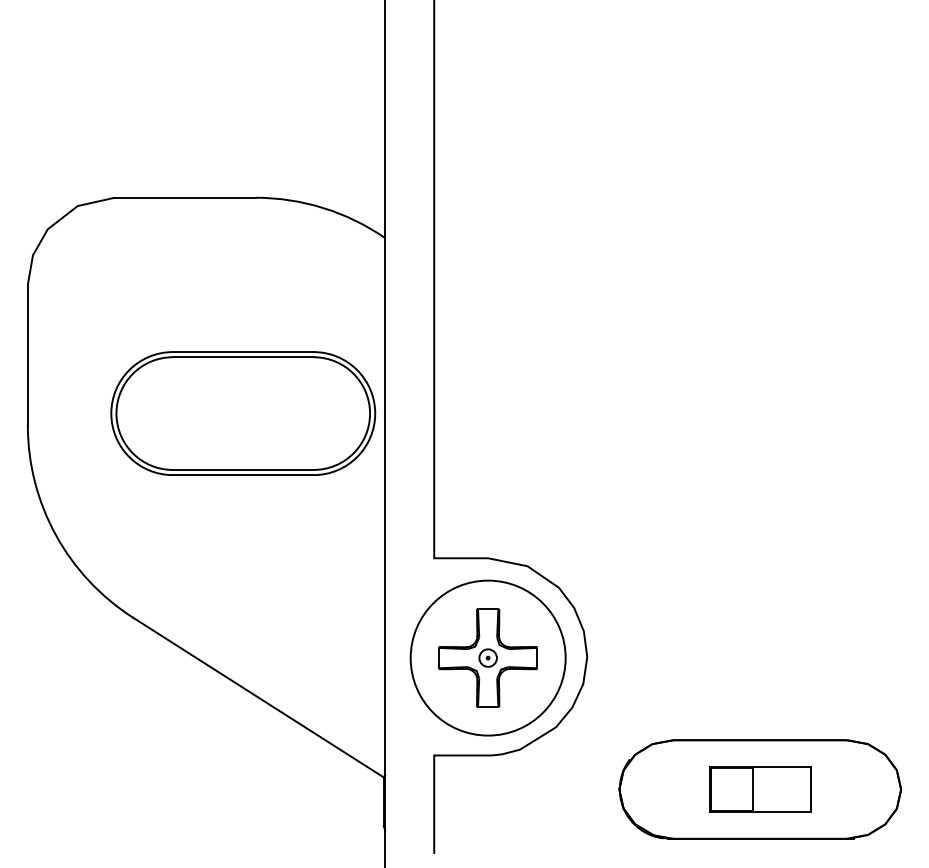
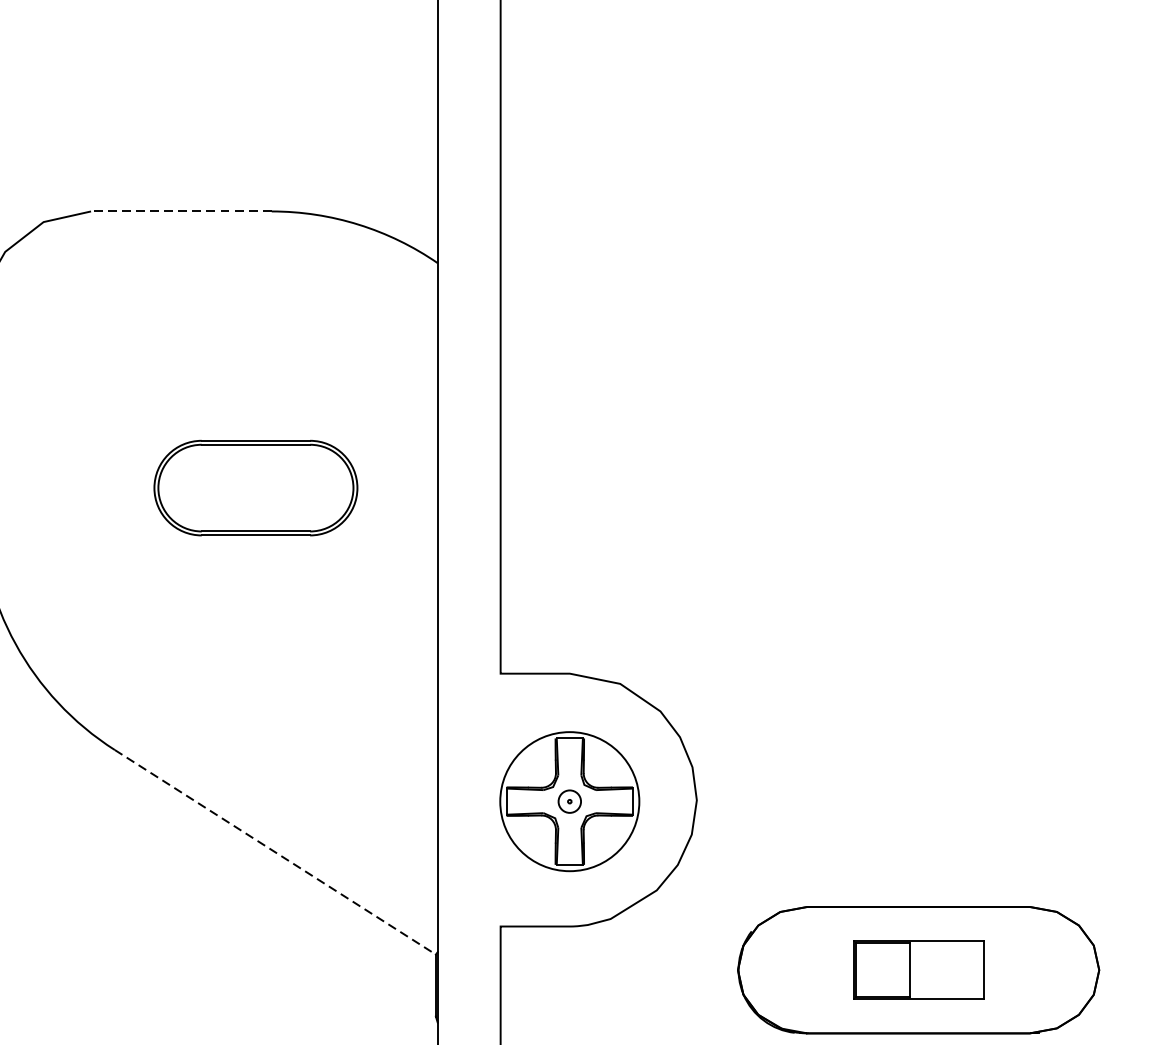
line: (184, 197) -> (180, 211), solid -> dashed
part: (243, 413) -> (256, 488), size x0.6
circle: (487, 657) -> (568, 800), size x0.7
line: (258, 697) -> (275, 852), solid -> dashed

